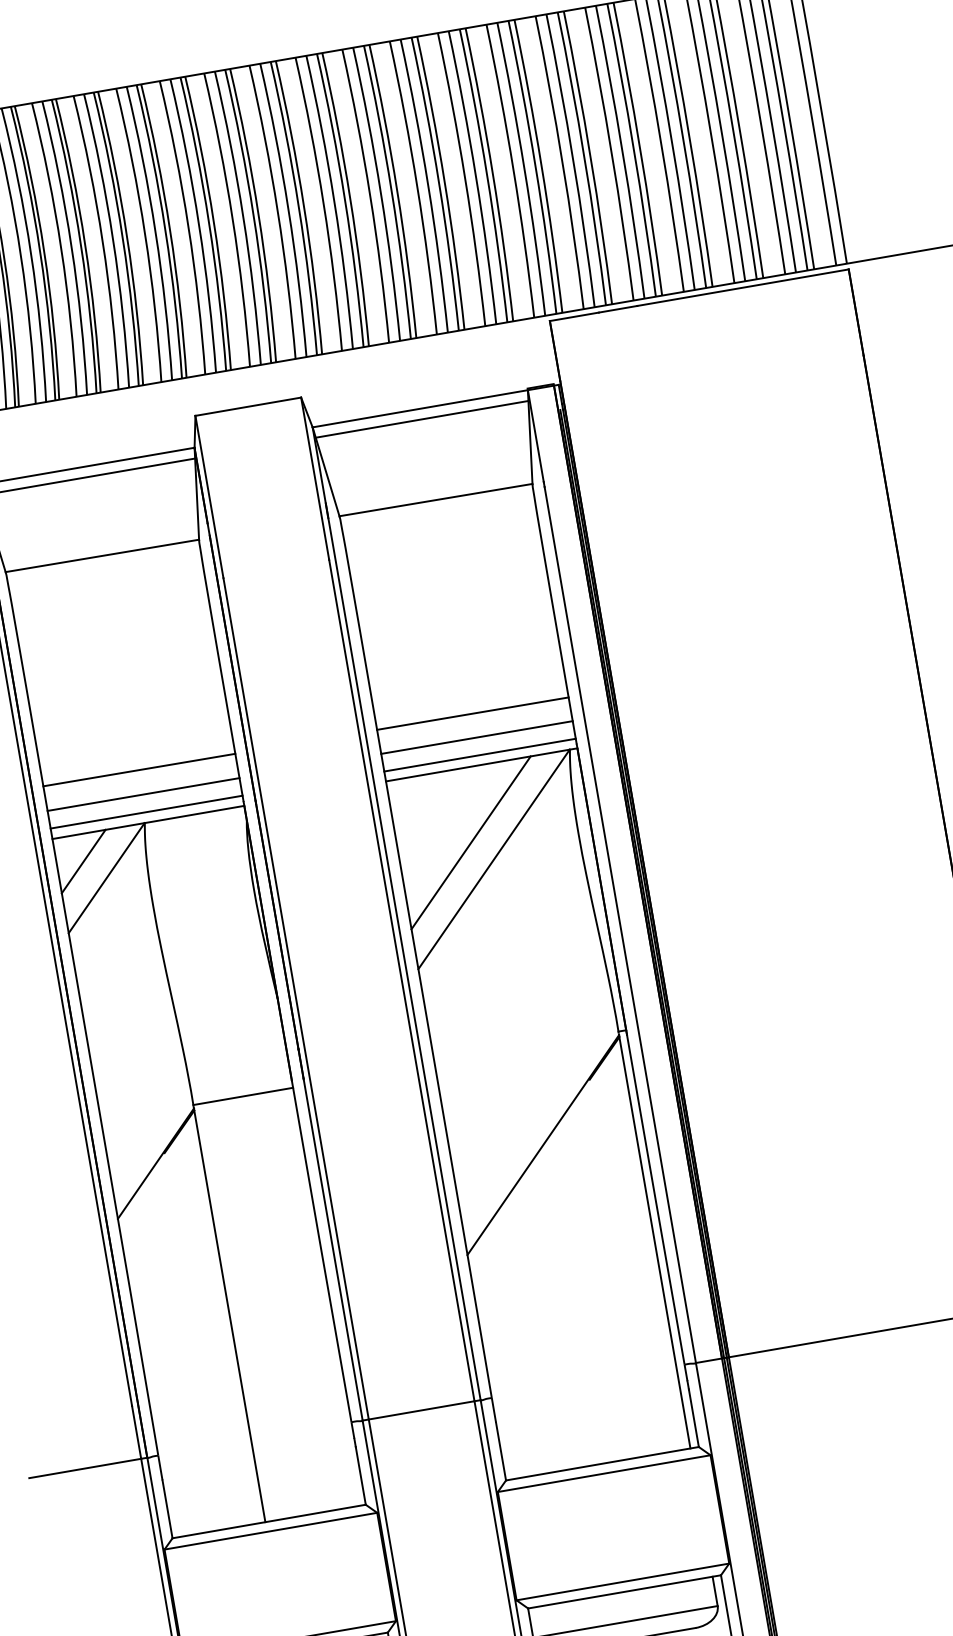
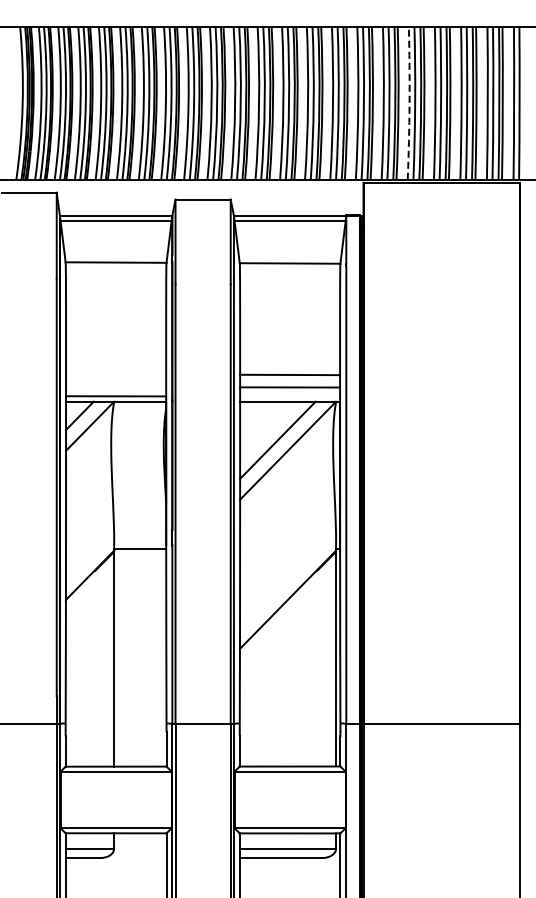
arc: (611, 154) -> (409, 103), solid -> dashed
line: (480, 754) -> (290, 396), removed
line: (140, 770) -> (116, 374), removed
line: (144, 795) -> (116, 387), removed

